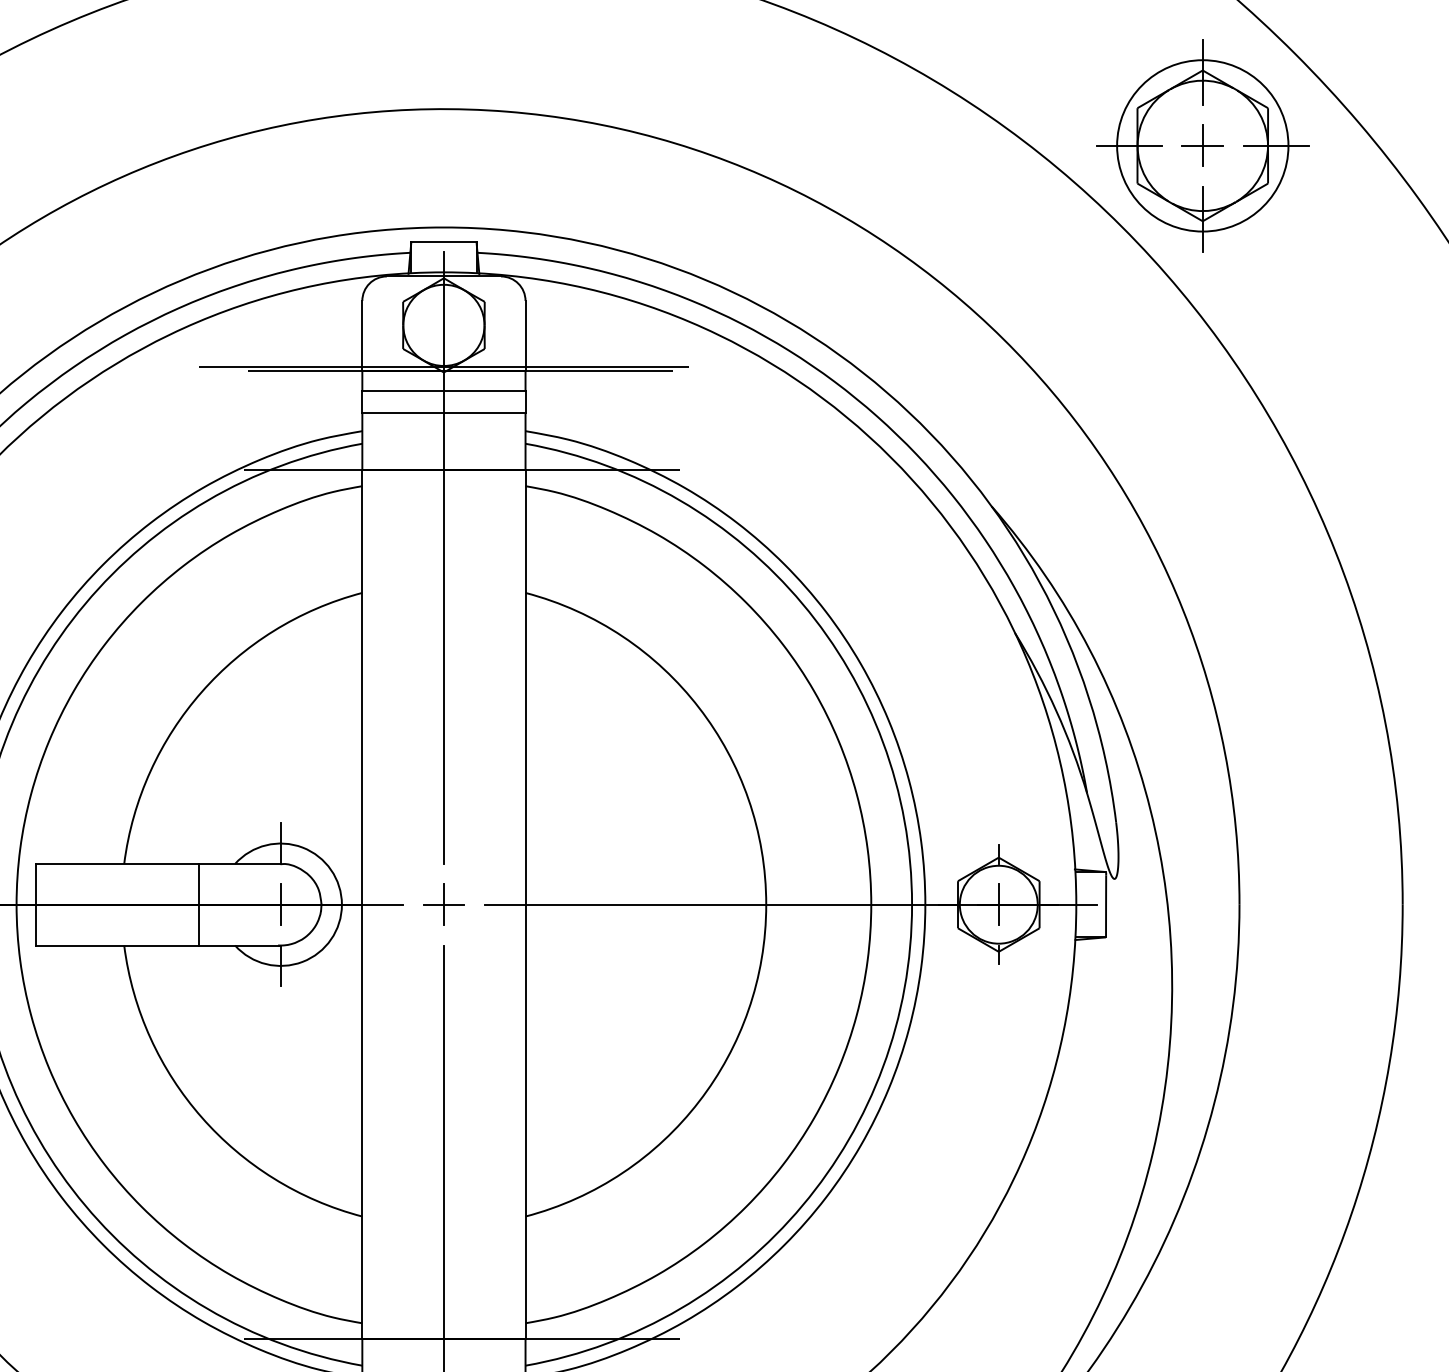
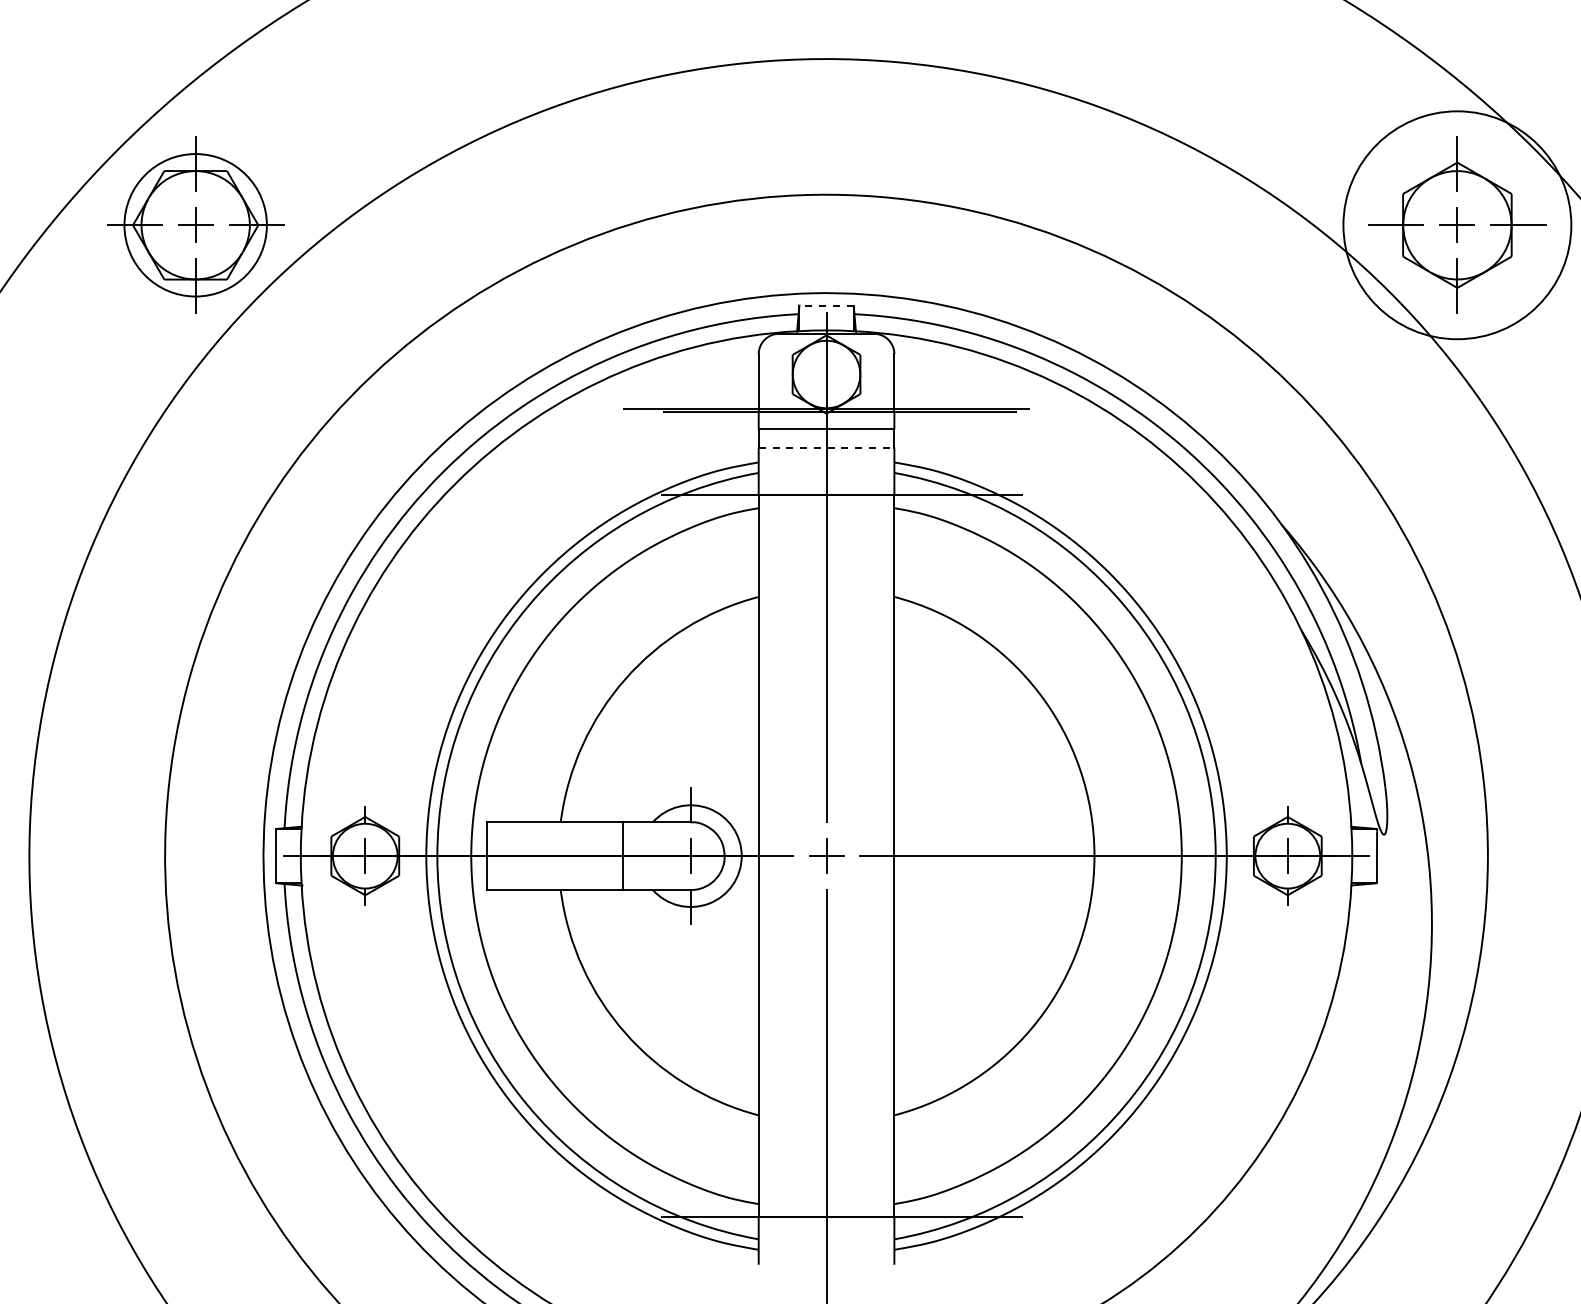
circle: (1202, 146) -> (1457, 225), size x1.6
line: (443, 242) -> (826, 305), solid -> dashed
line: (443, 413) -> (826, 447), solid -> dashed

